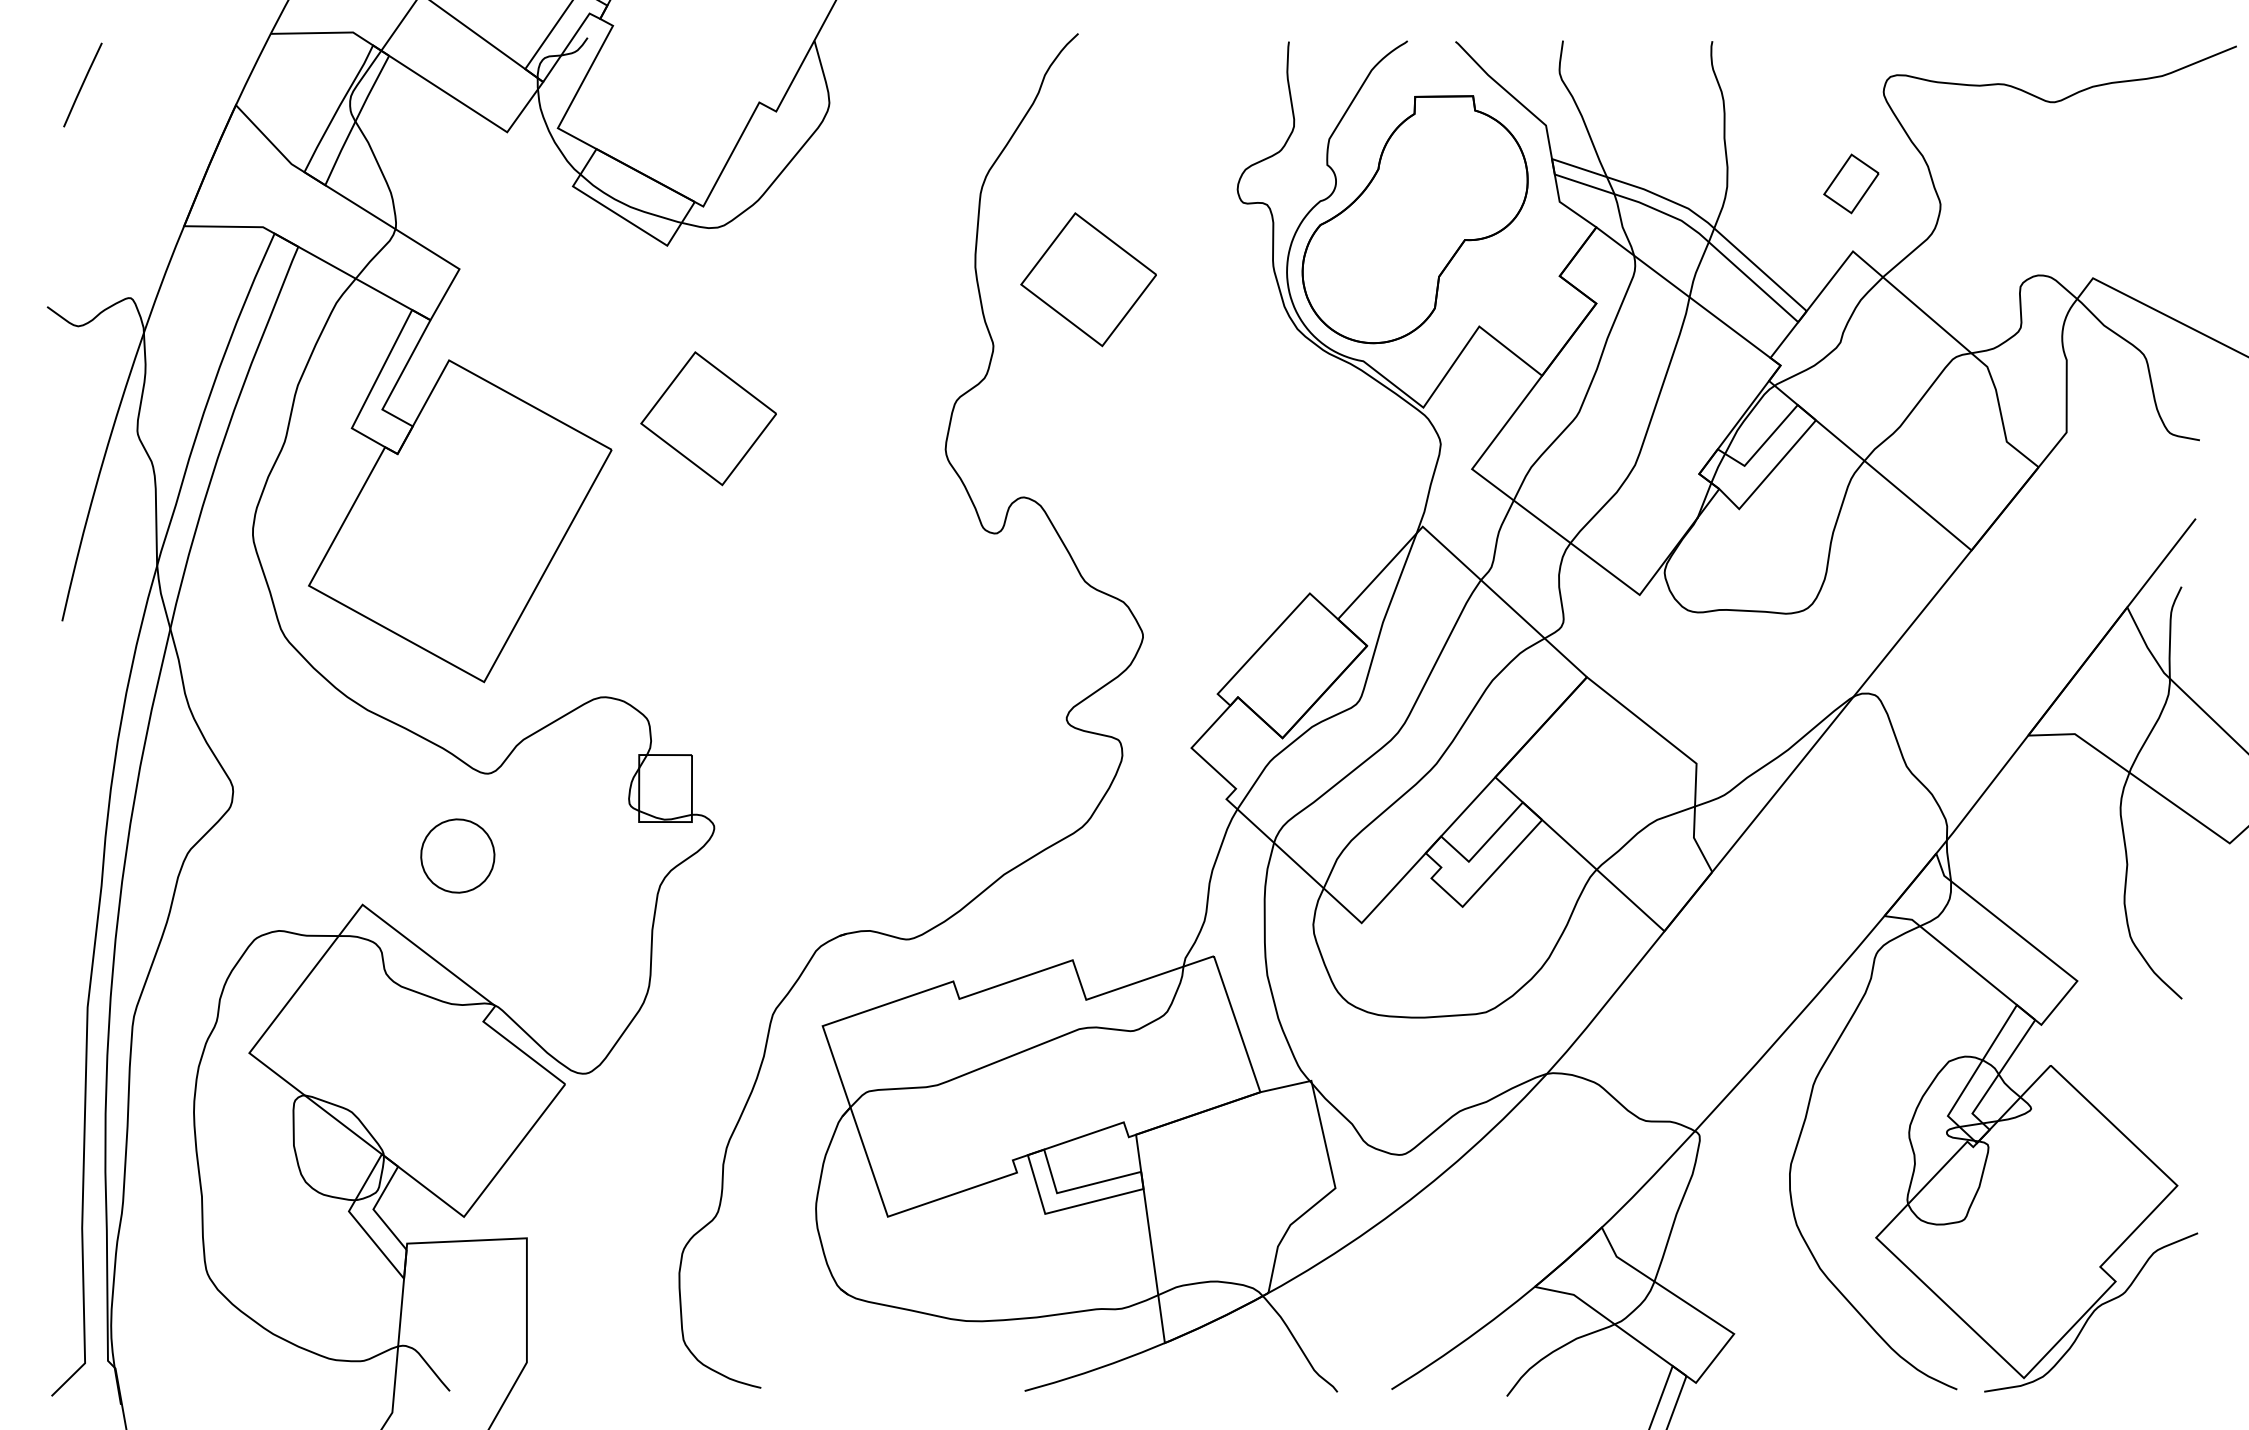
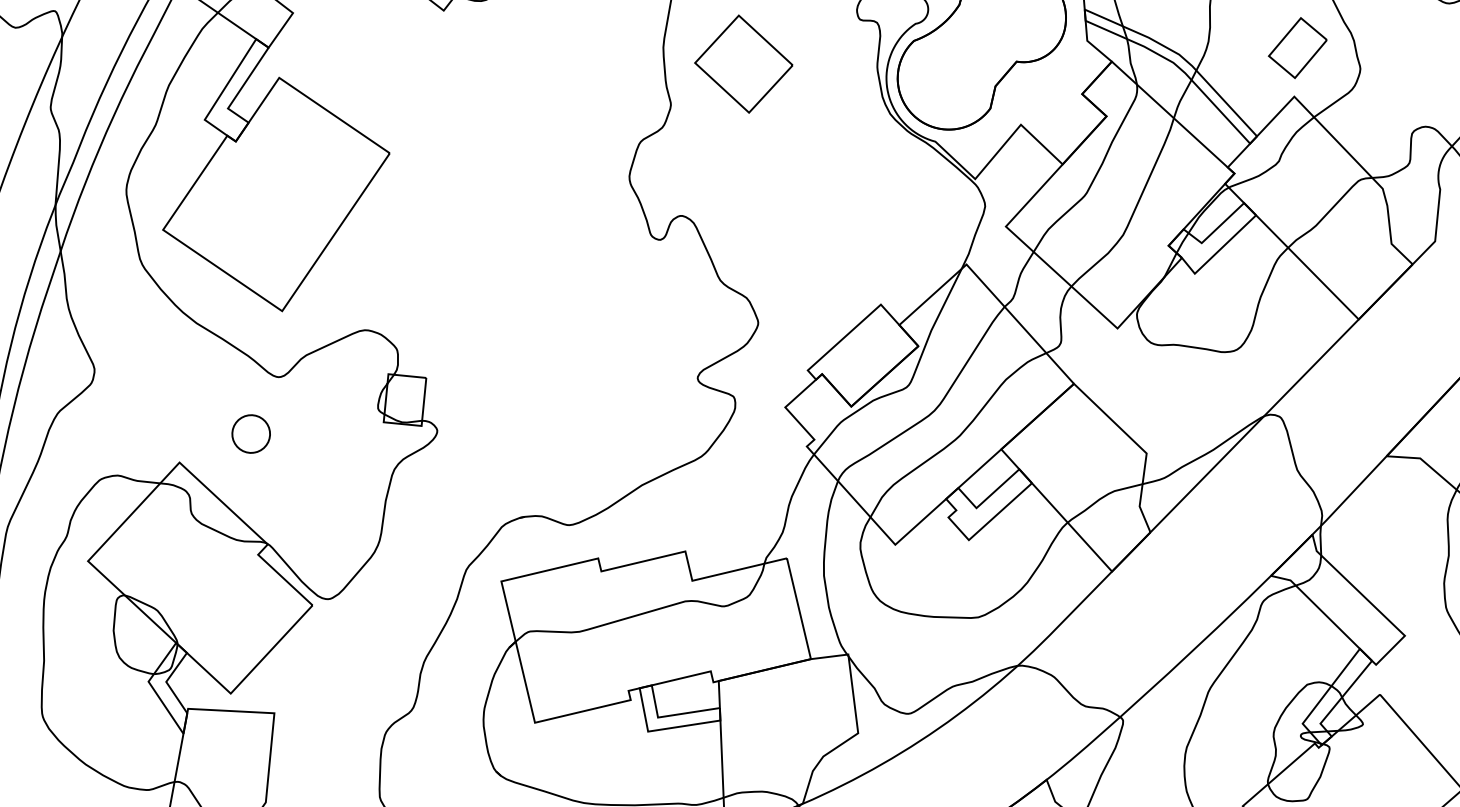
part: (1851, 183) -> (1297, 47), size x1.43
part: (708, 418) -> (461, 137), removed
part: (457, 855) -> (251, 433), size x0.71

